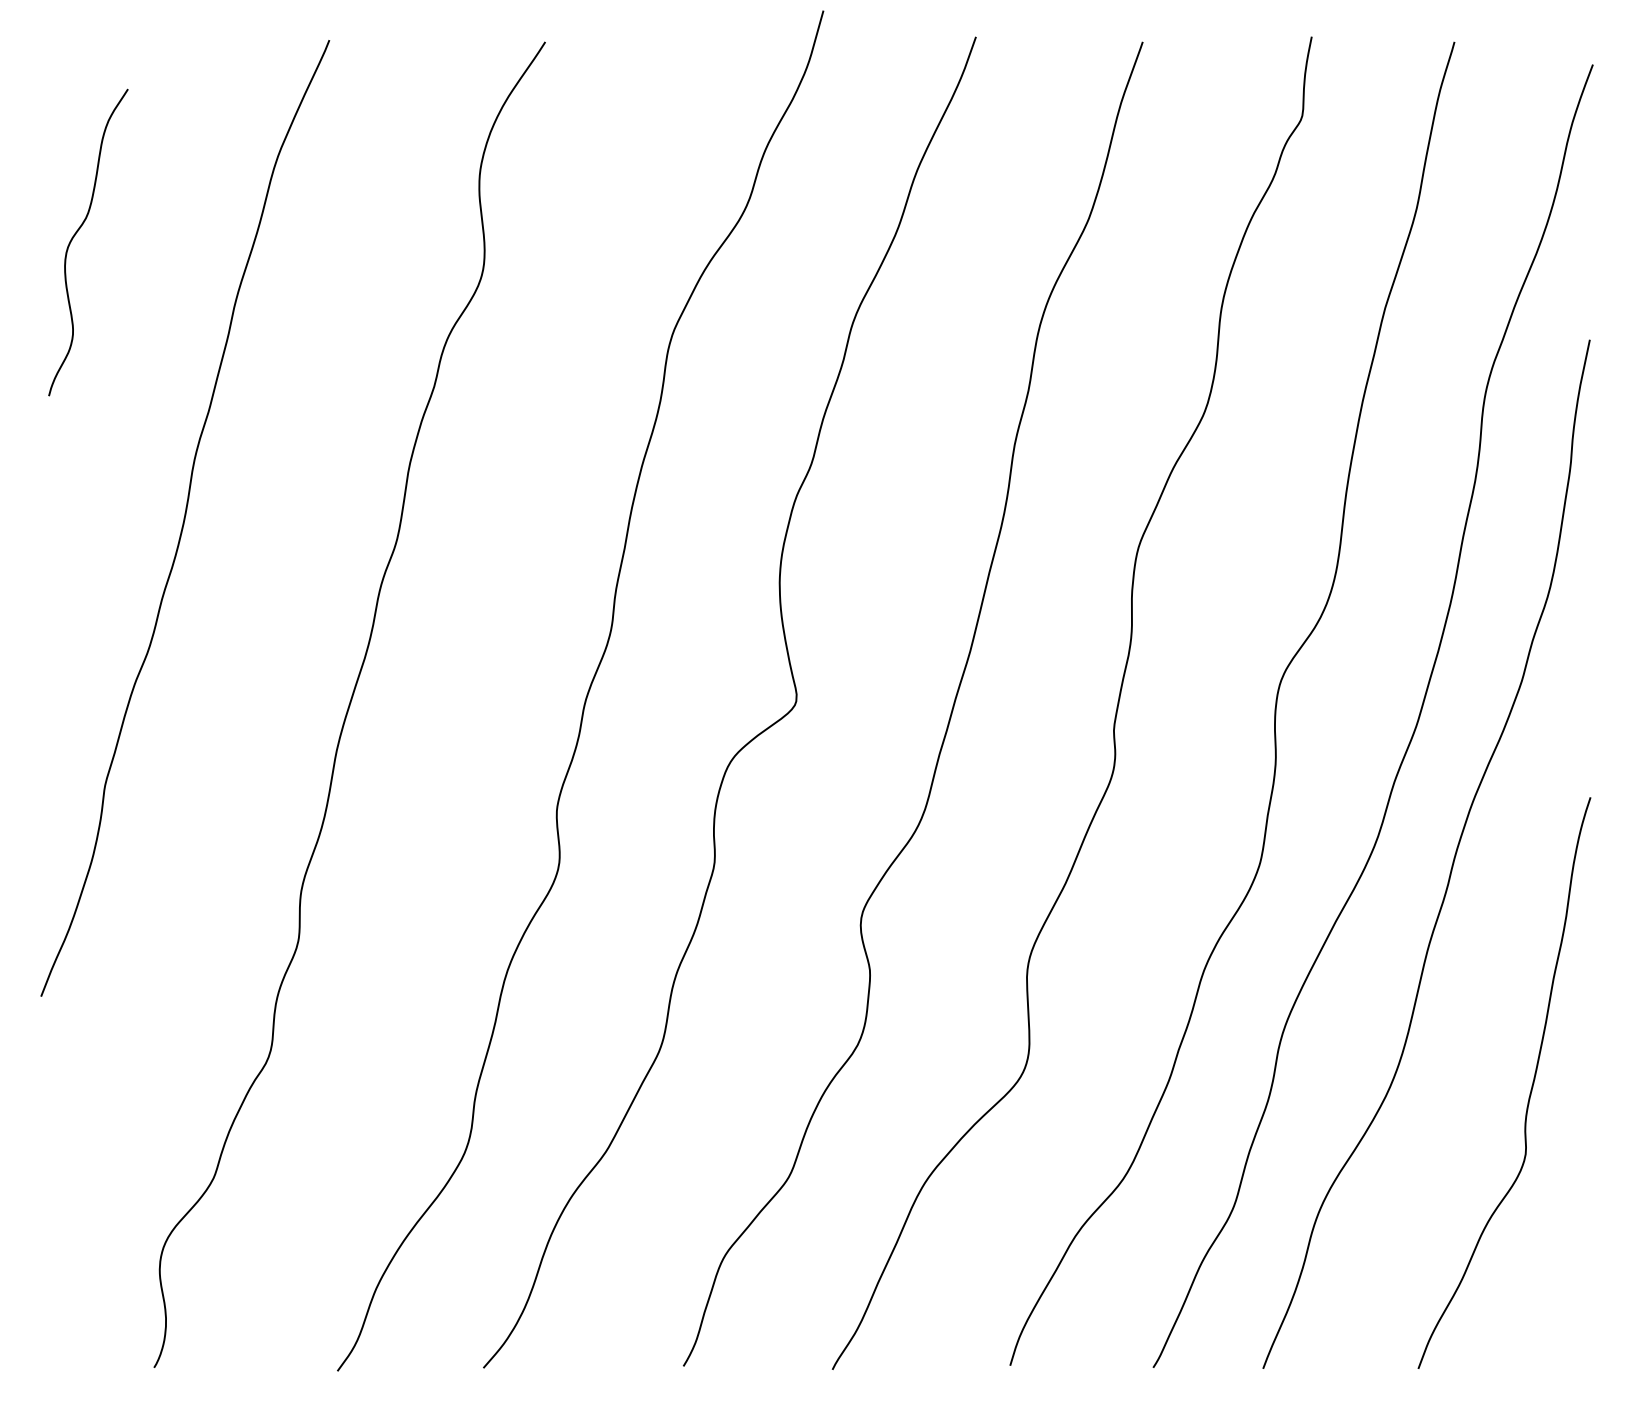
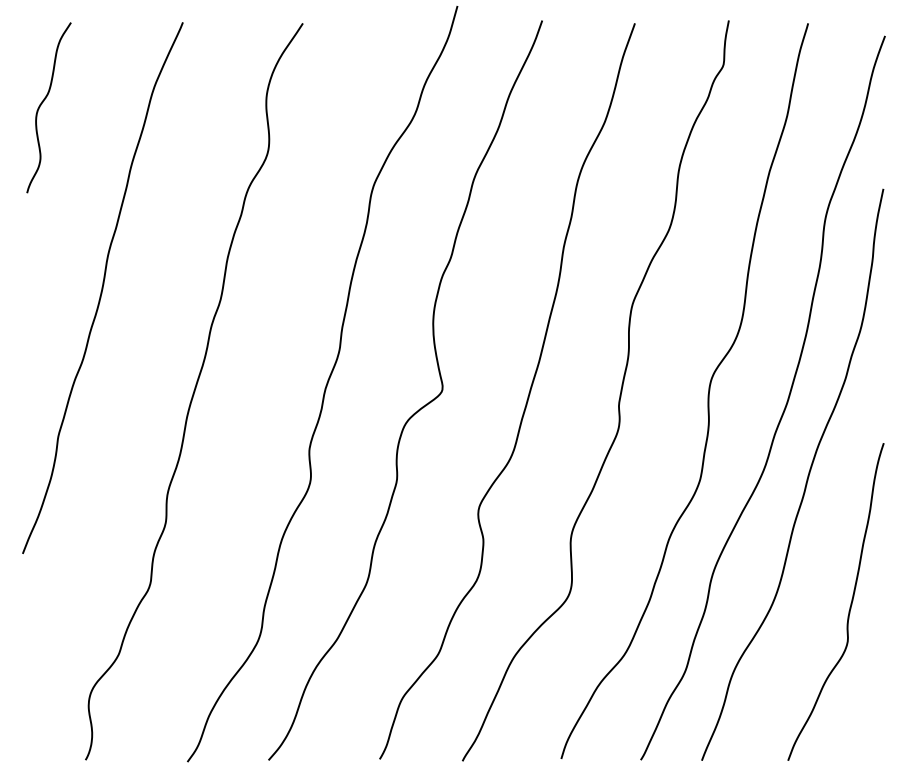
curve: (78, 232) -> (43, 102), moved

